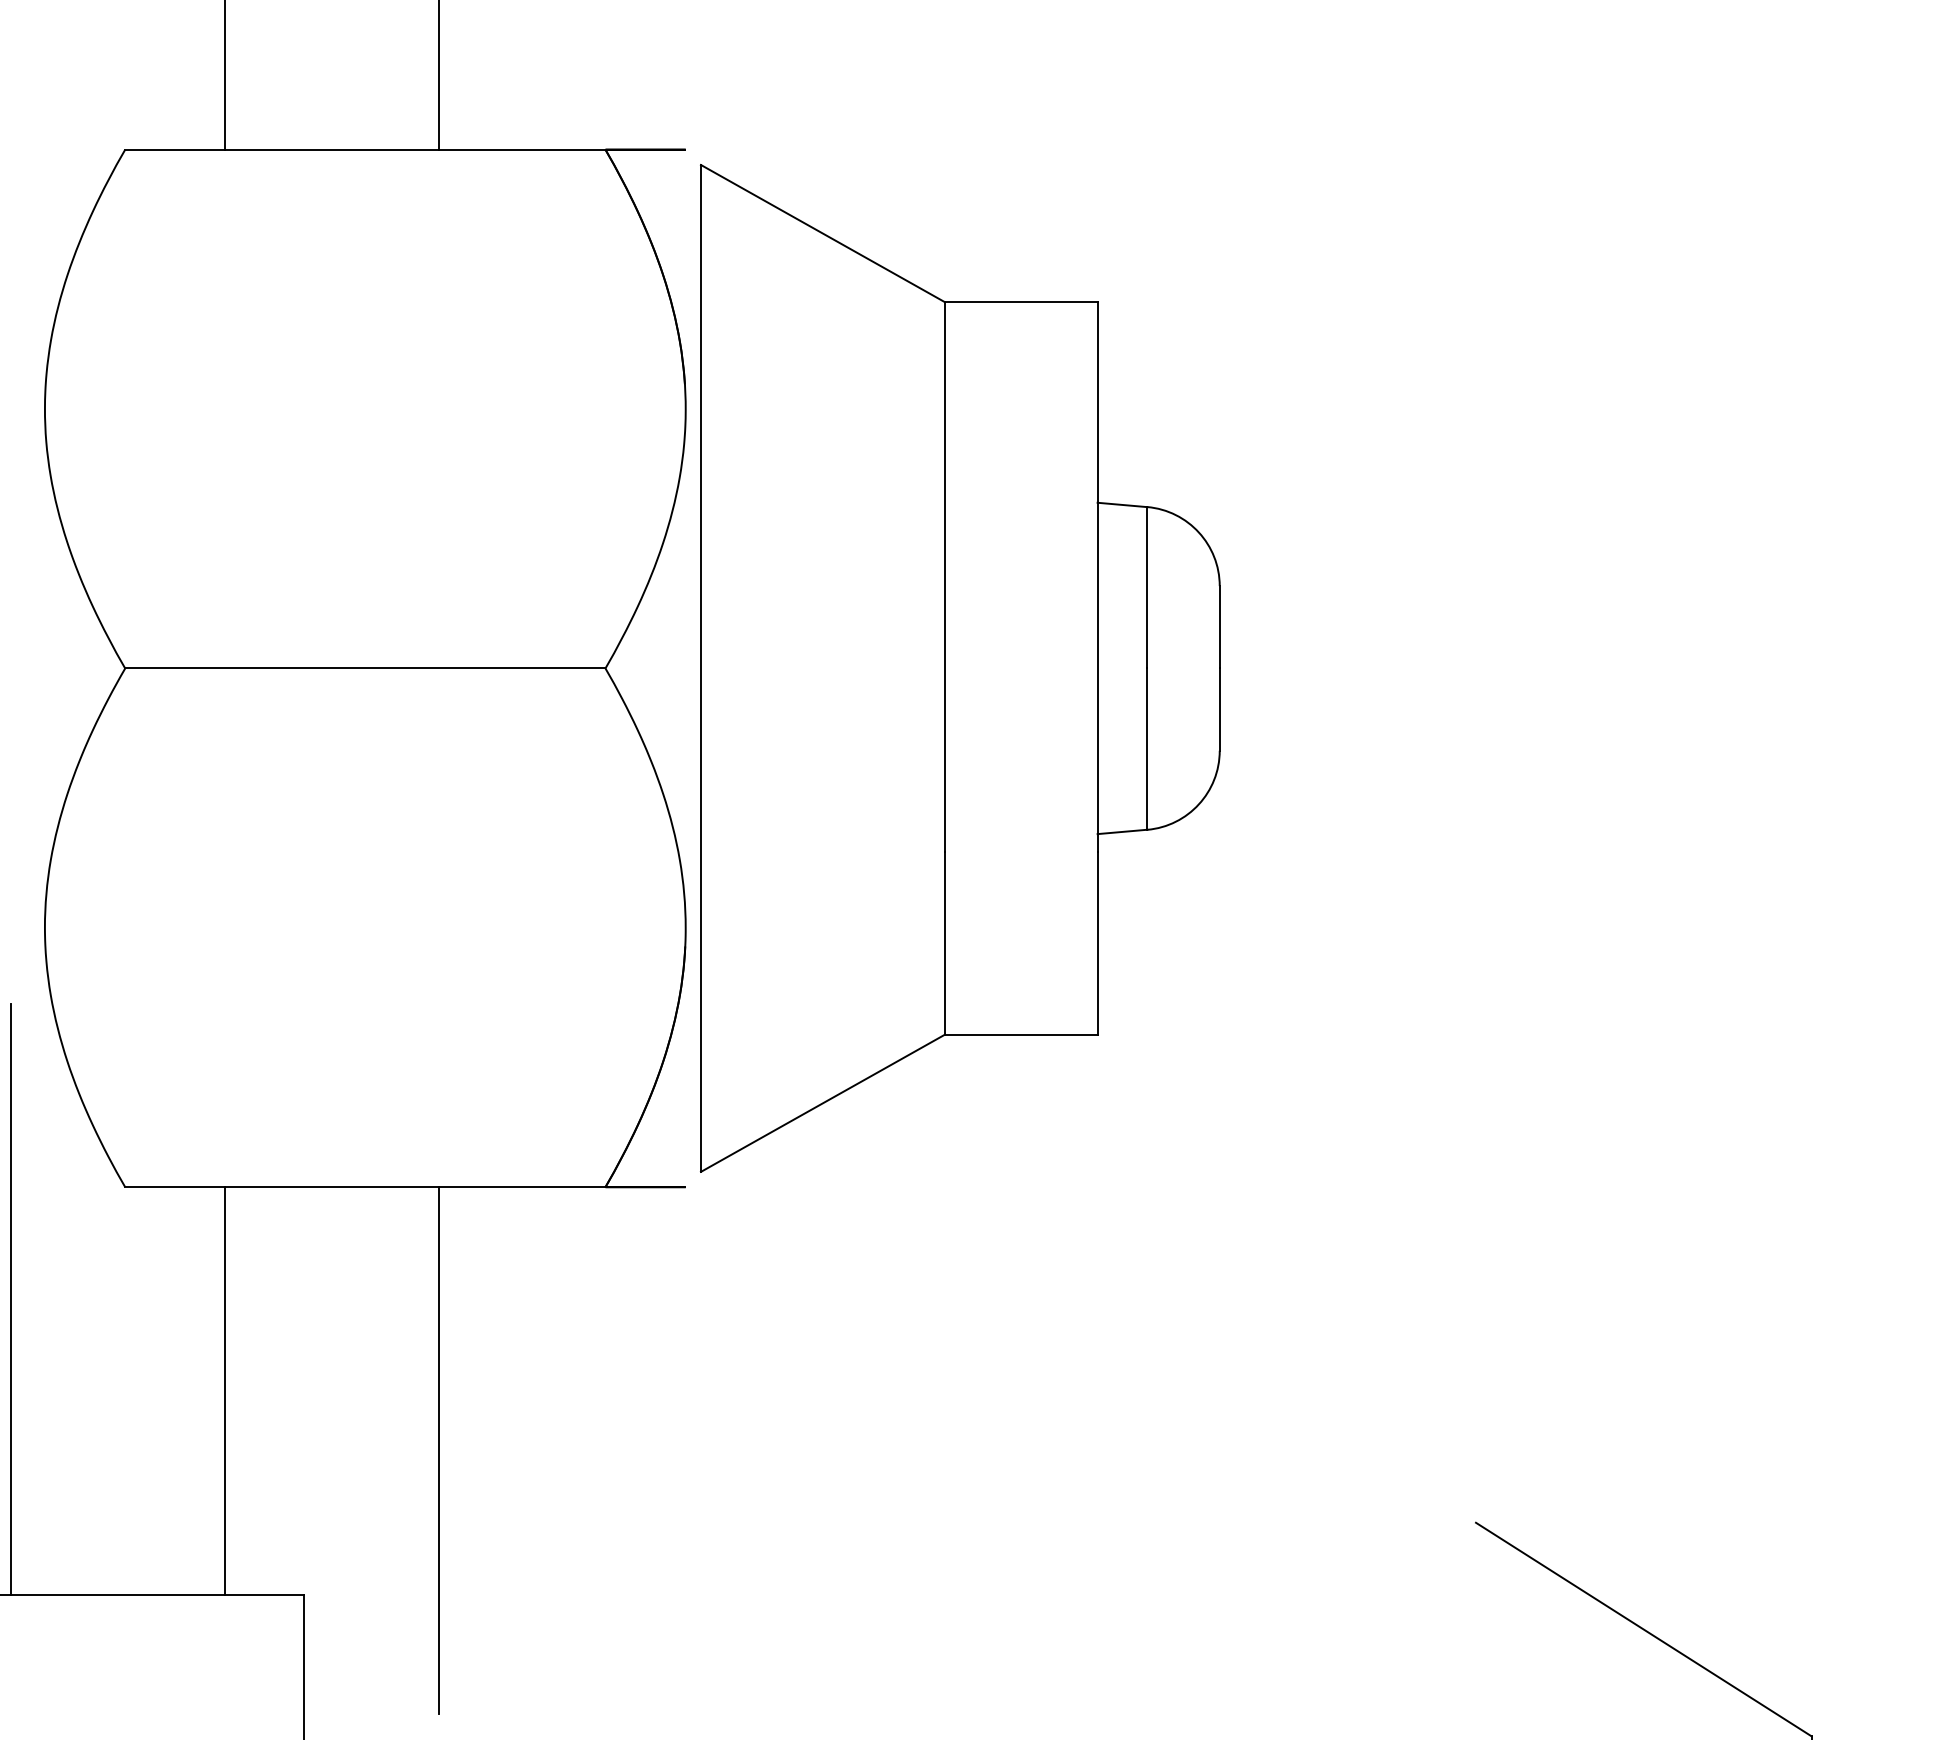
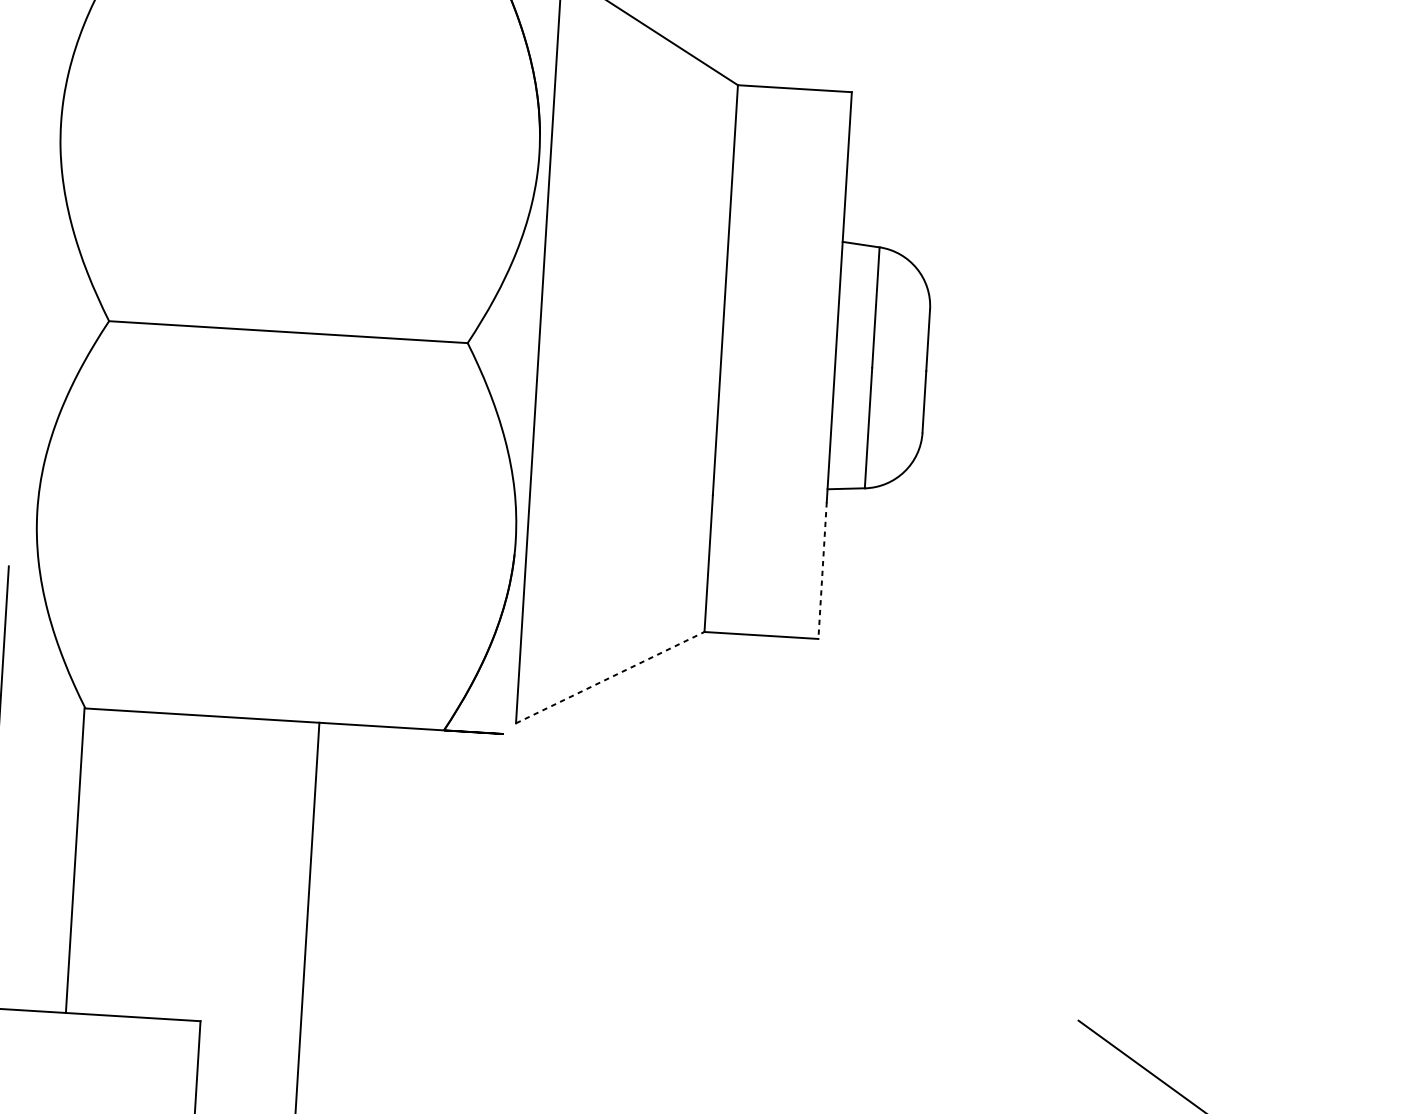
line: (1097, 943) -> (822, 570), solid -> dashed
line: (823, 1103) -> (610, 677), solid -> dashed
line: (224, 1391) -> (74, 860), moved

